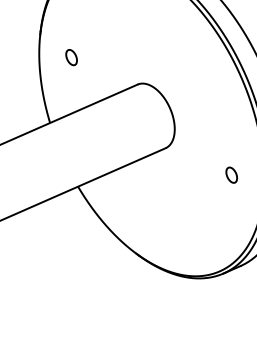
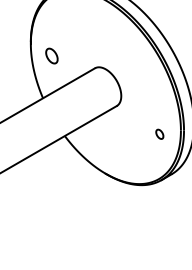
part: (71, 56) -> (51, 55), size x1.6
part: (231, 173) -> (159, 133), moved

